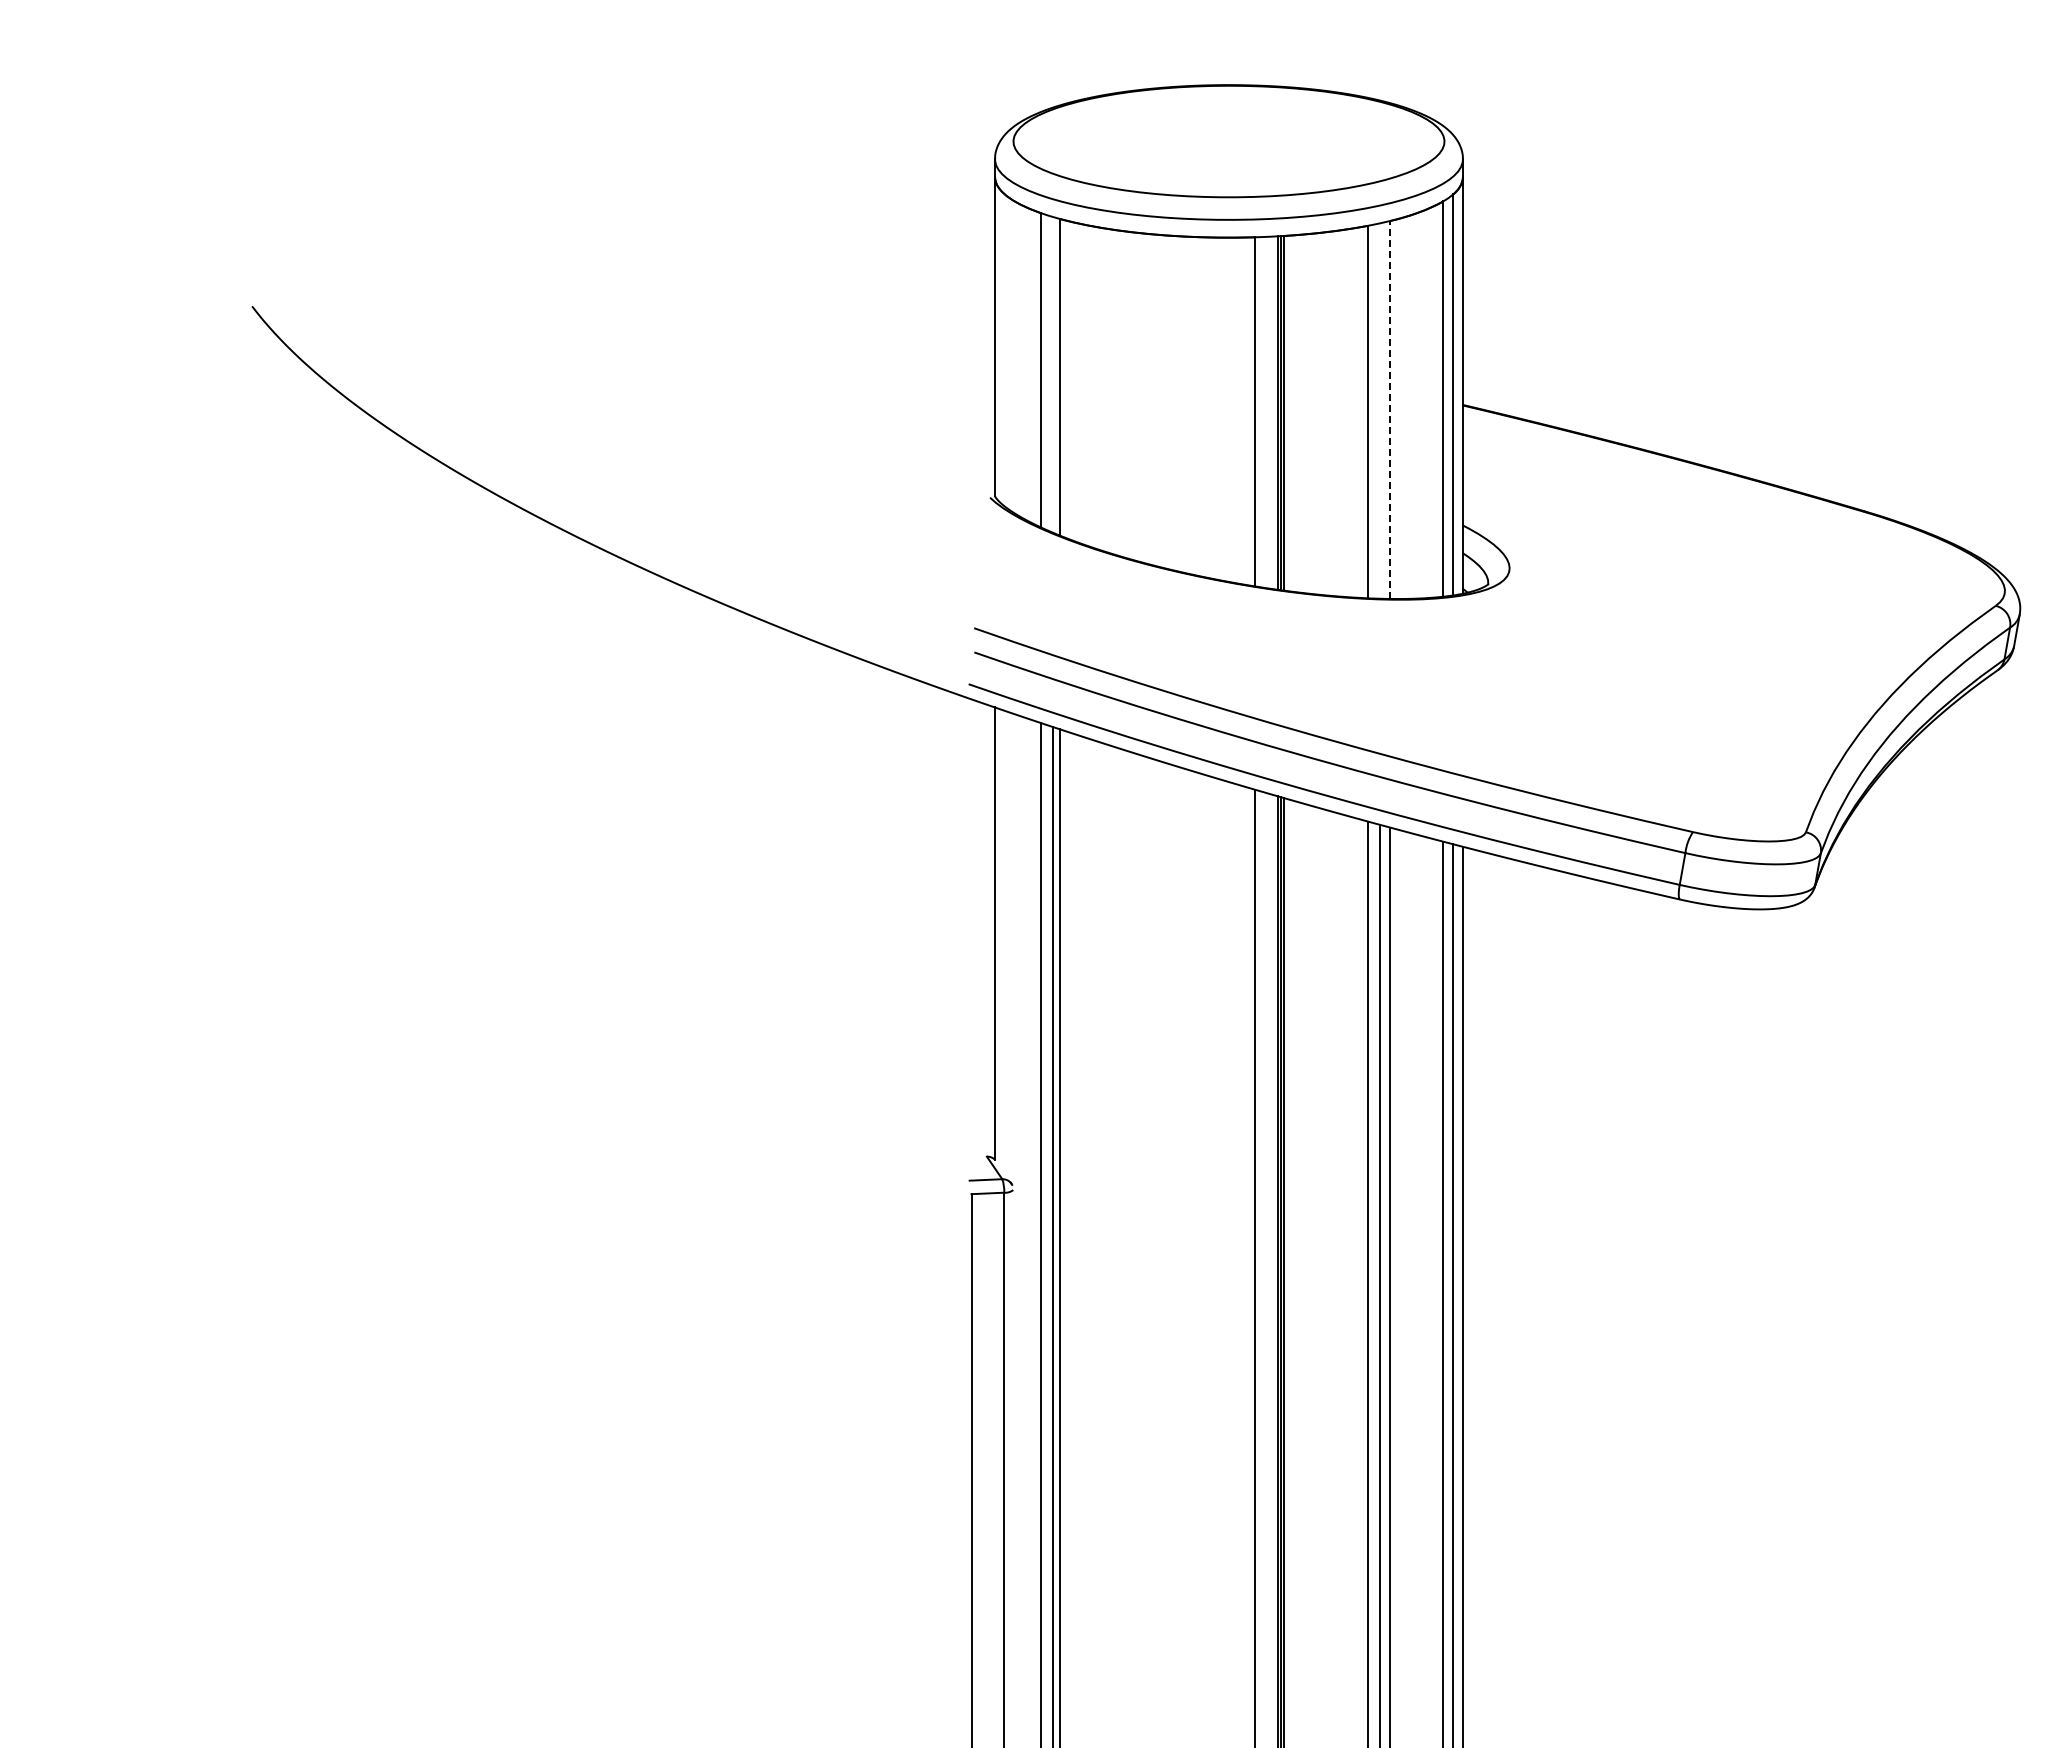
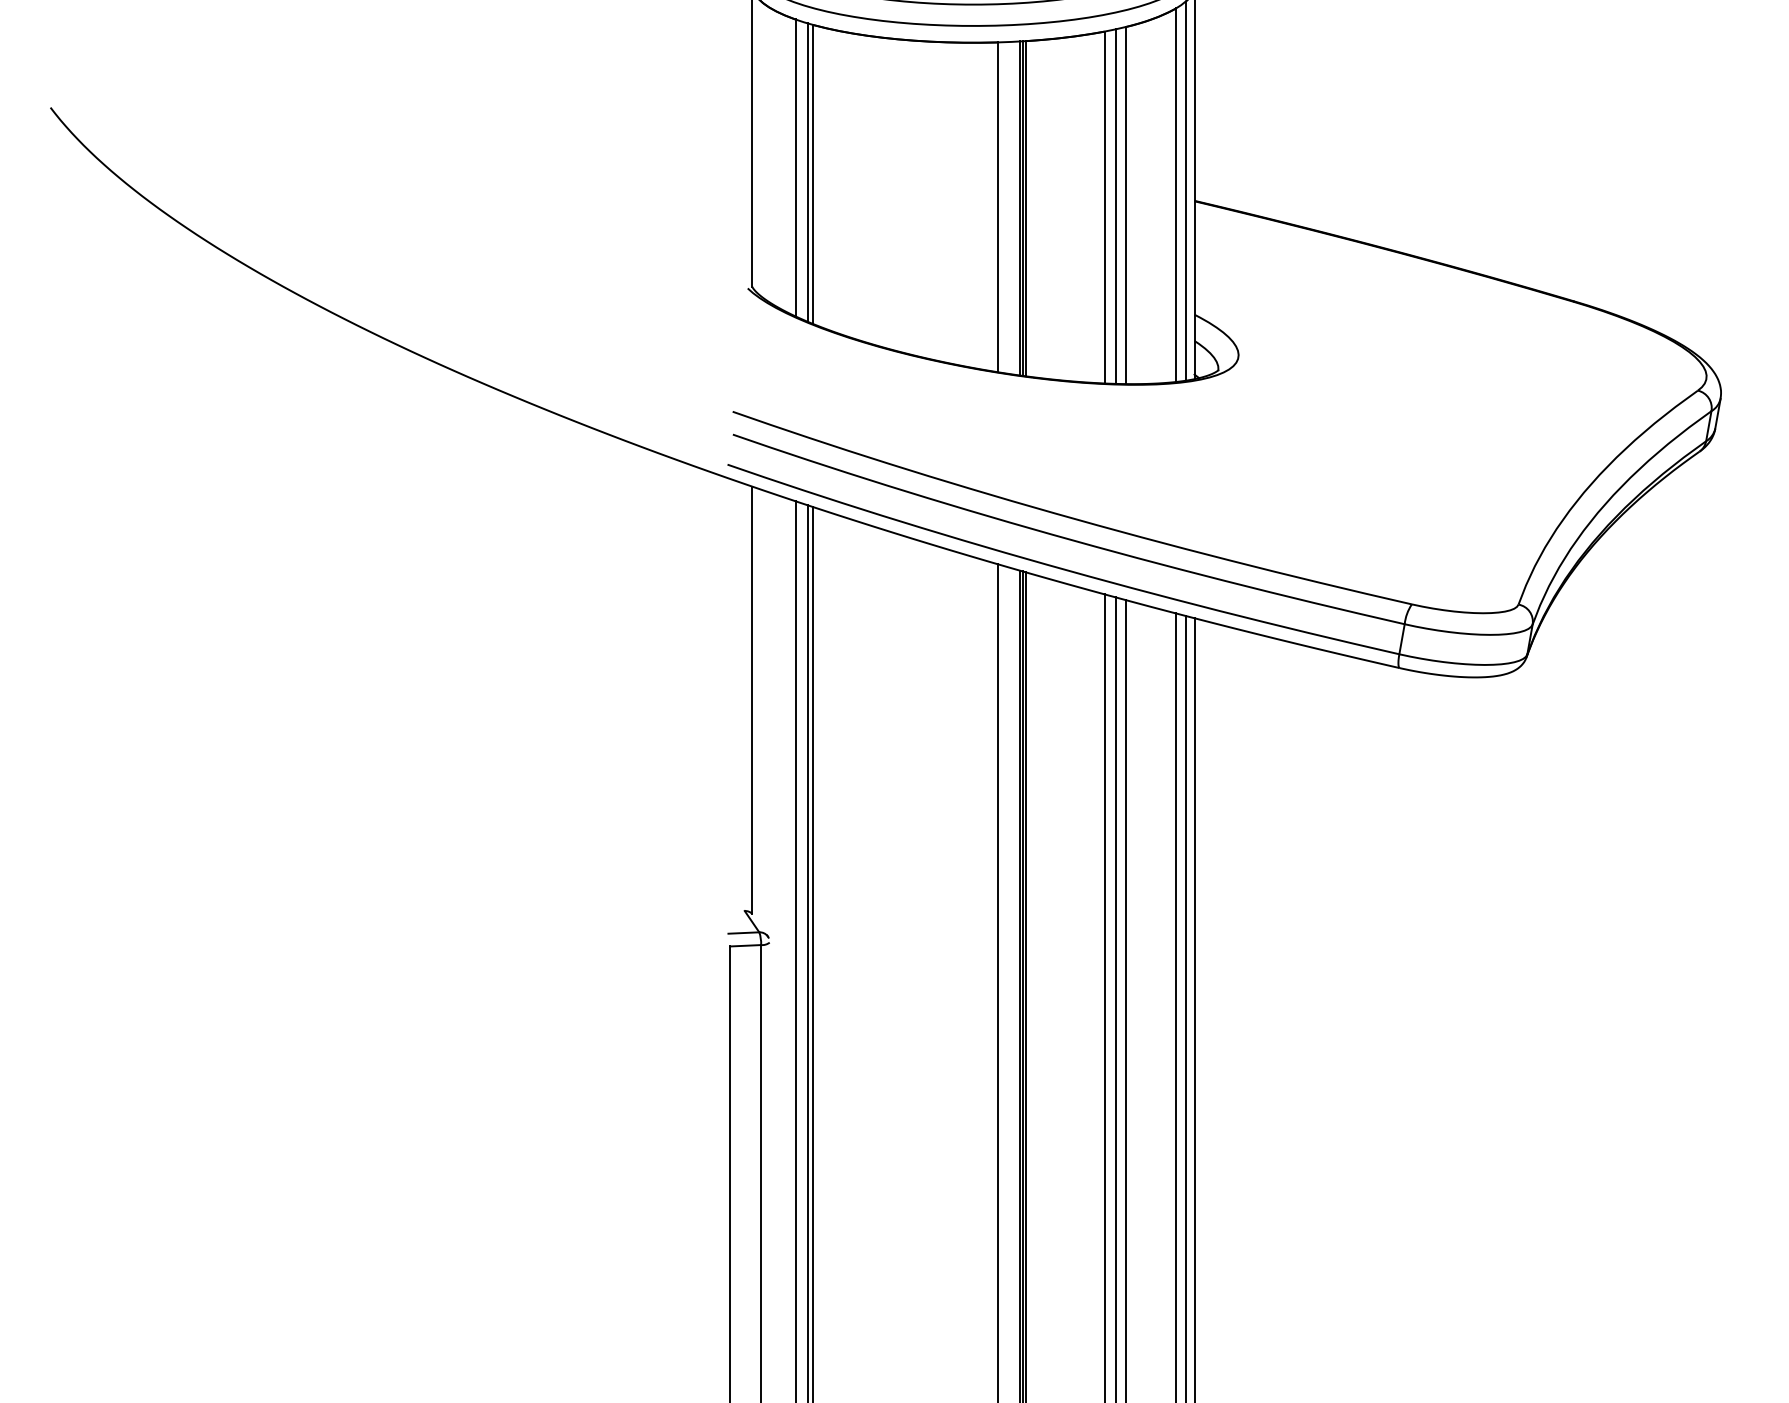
line: (1053, 374) -> (807, 172), added
line: (1390, 409) -> (1126, 205), dashed -> solid
line: (1379, 410) -> (1115, 206), added

